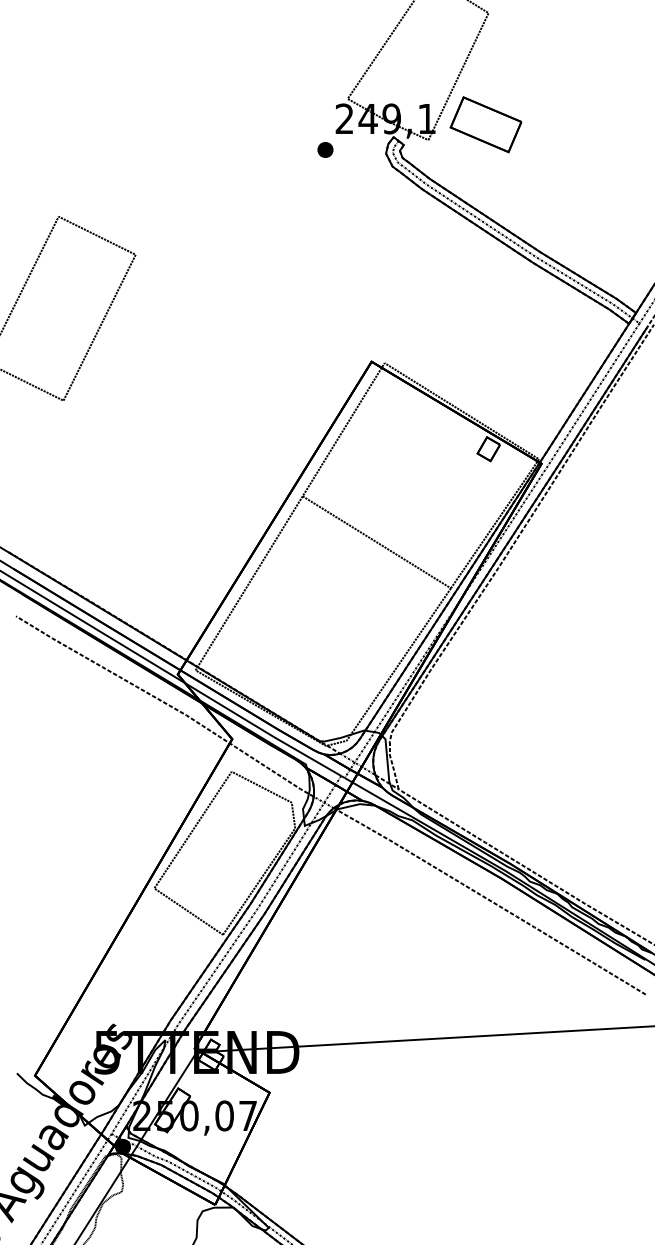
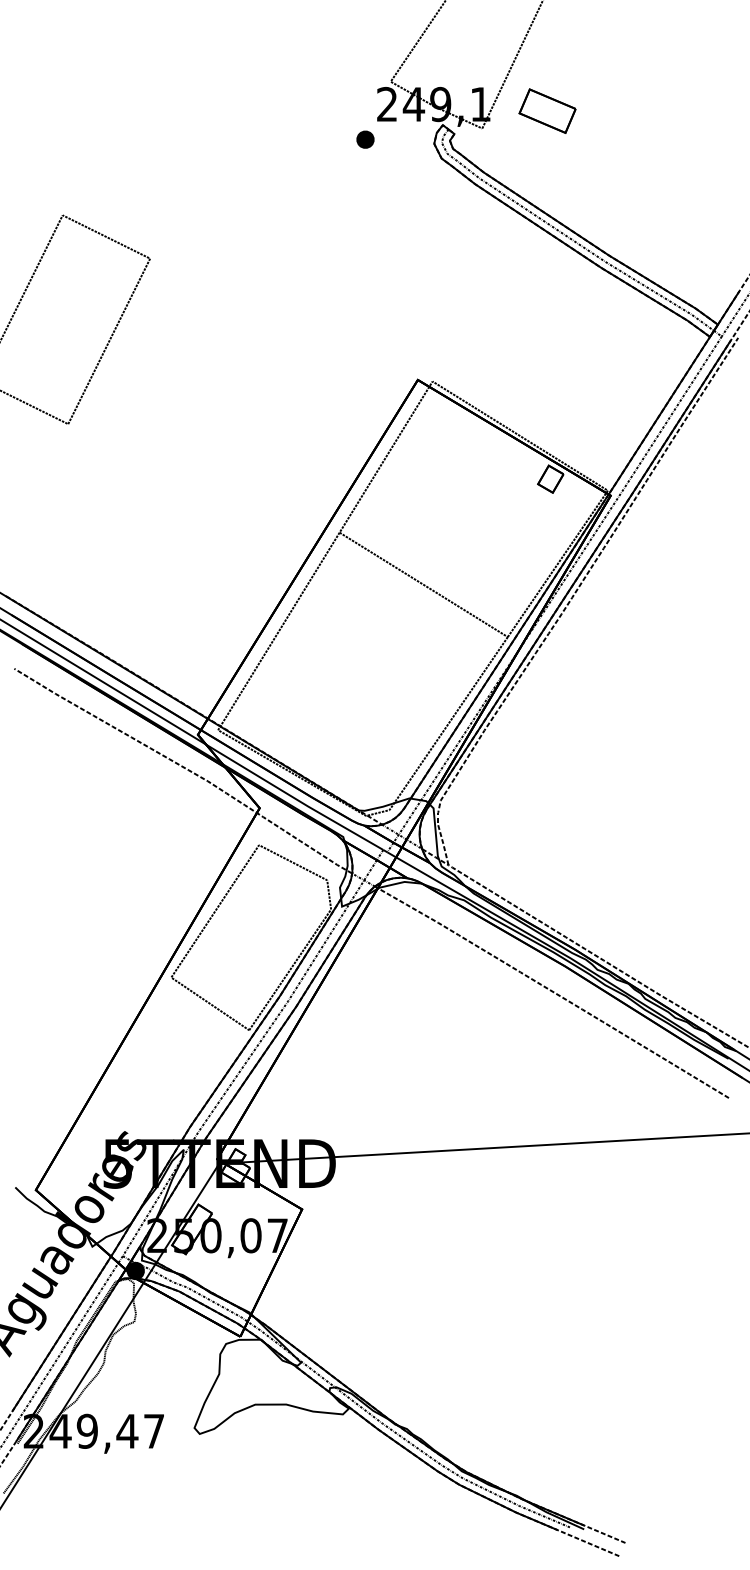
part: (485, 125) -> (547, 111), size x0.7

